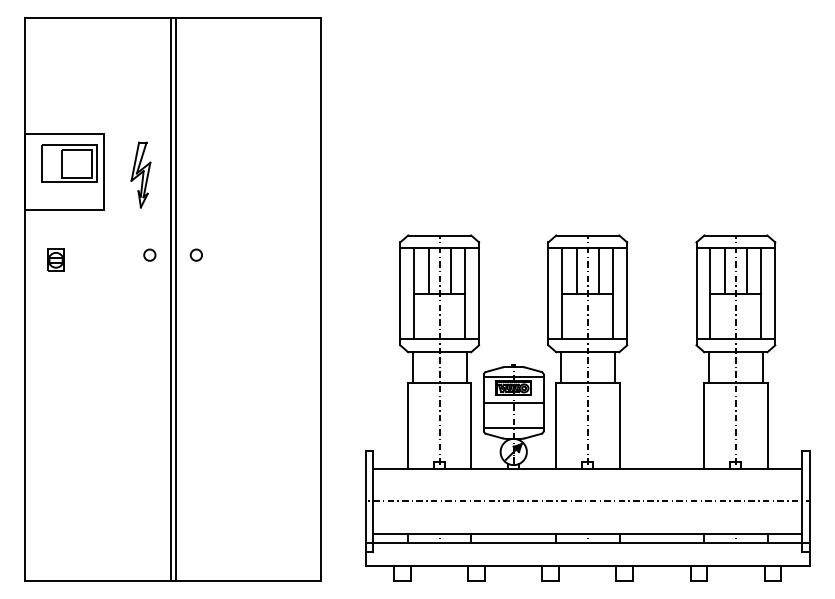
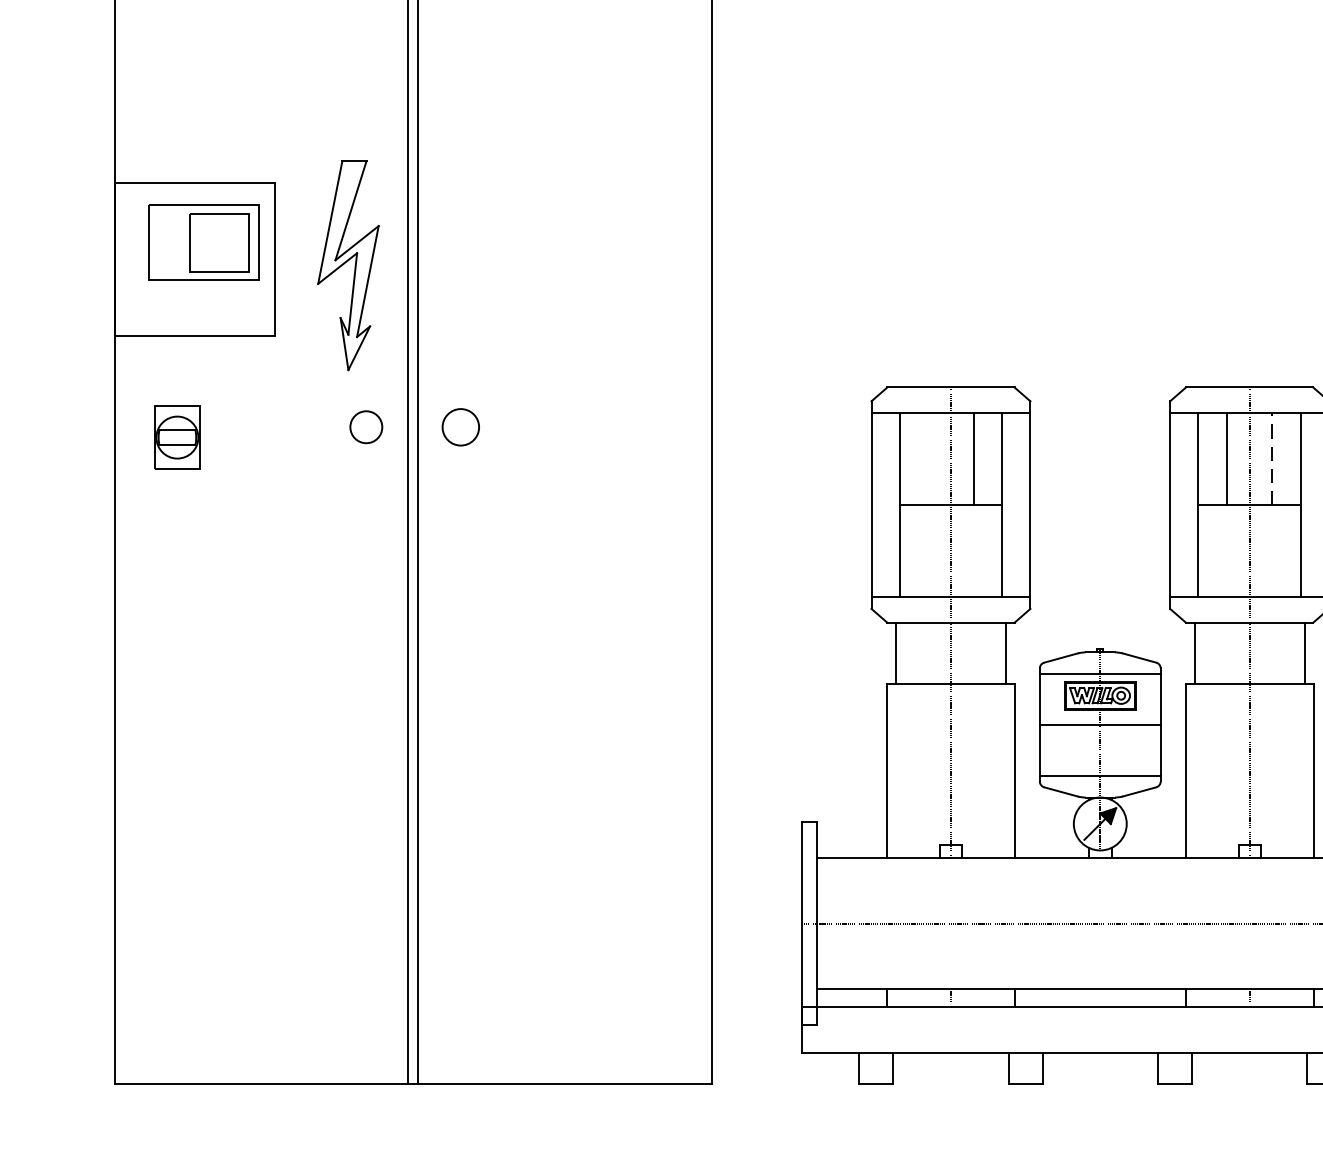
part: (140, 174) -> (347, 264), size x1.6
circle: (149, 254) -> (365, 425), size x1.4
circle: (195, 254) -> (458, 425), size x1.6
part: (55, 259) -> (176, 435), size x1.4
line: (428, 270) -> (928, 457), removed
line: (599, 271) -> (1273, 459), solid -> dashed

